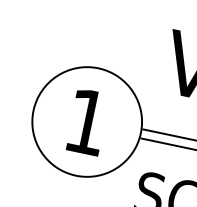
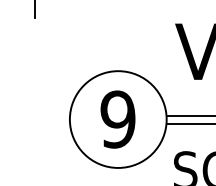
text: (86, 121) -> (117, 119), 1 -> 9

